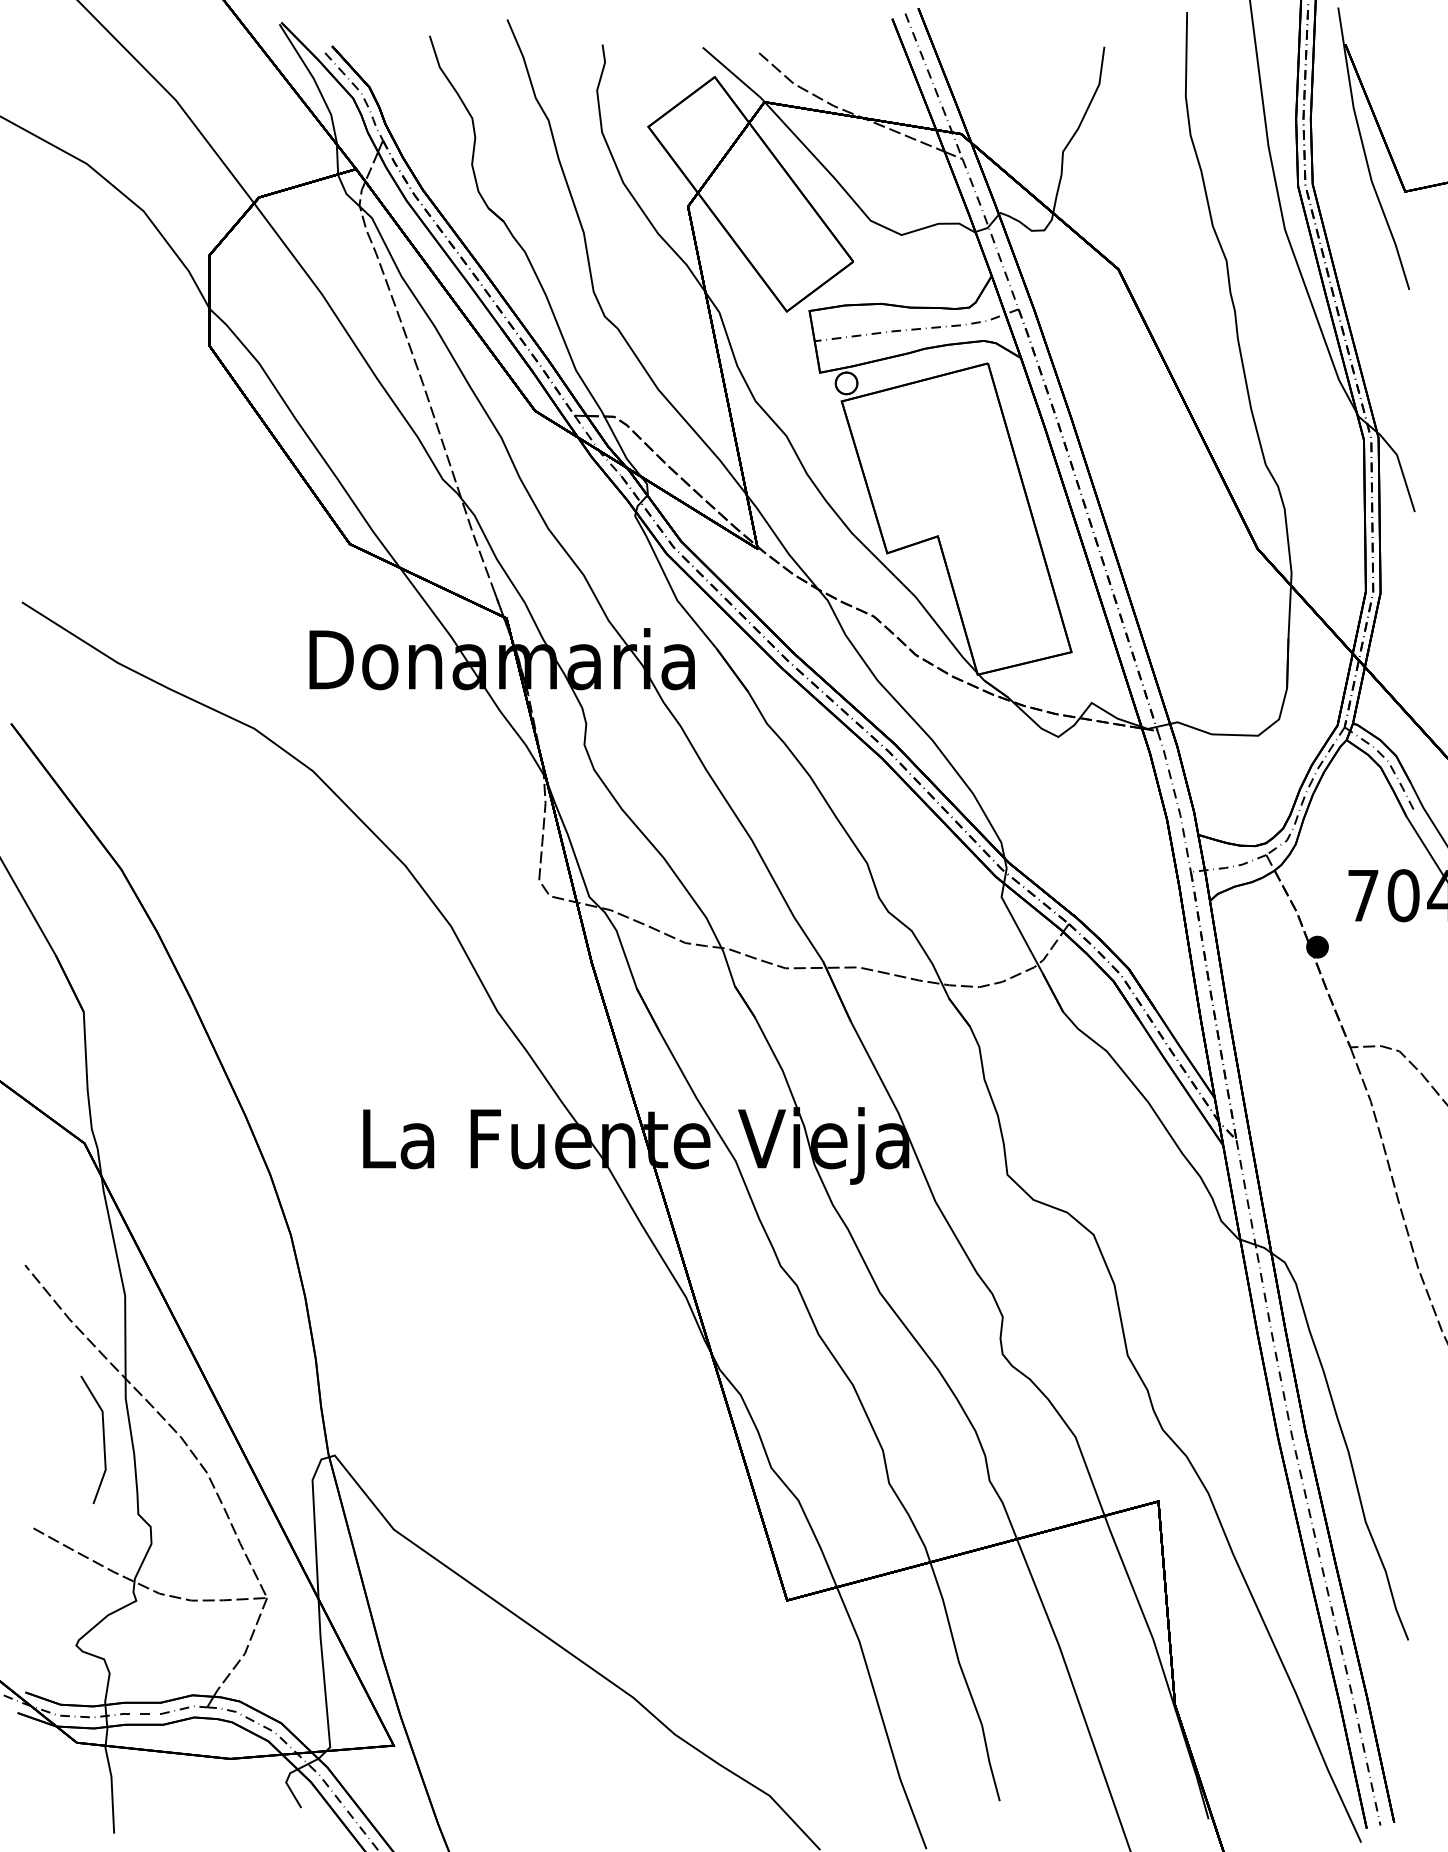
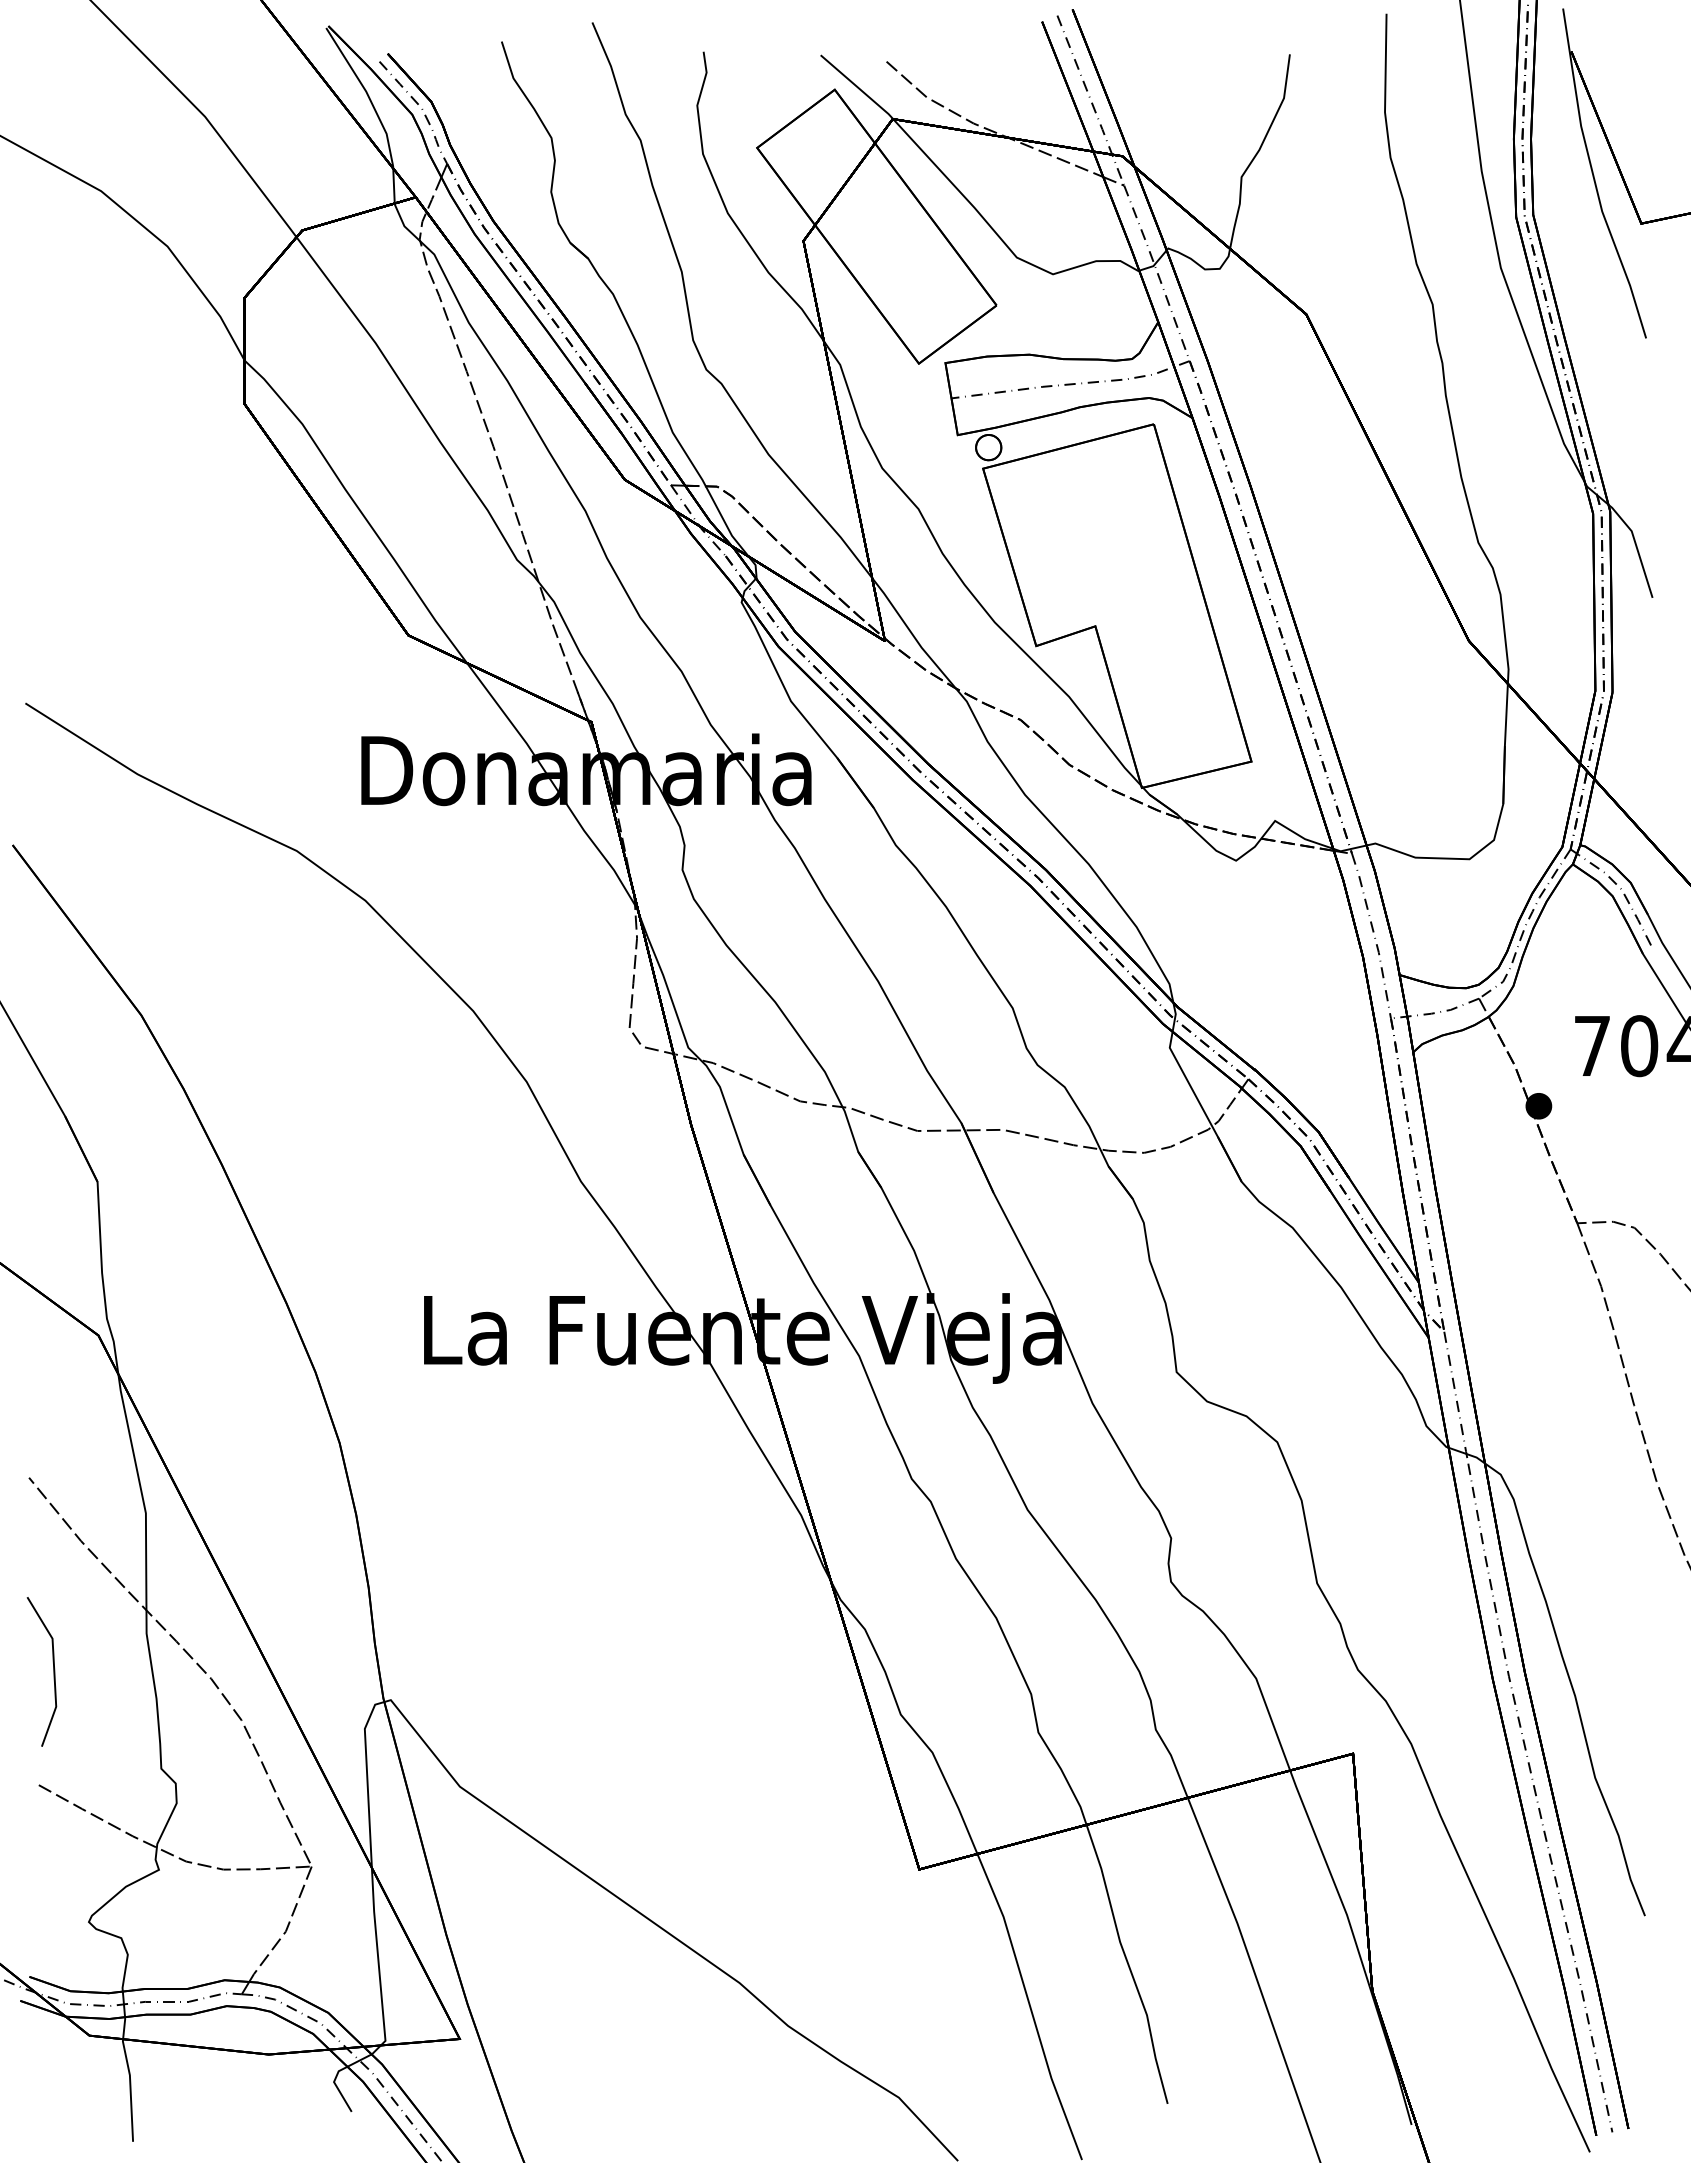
line: (103, 1439) -> (53, 1671), moved

